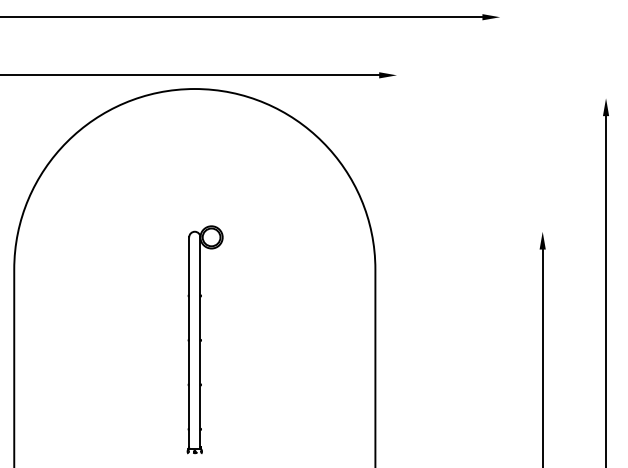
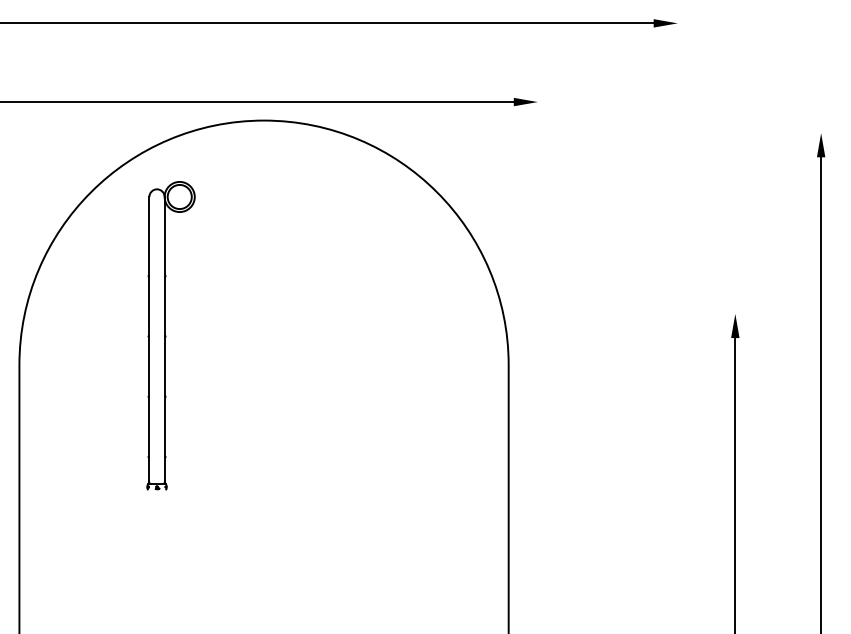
part: (204, 339) -> (170, 335), moved

